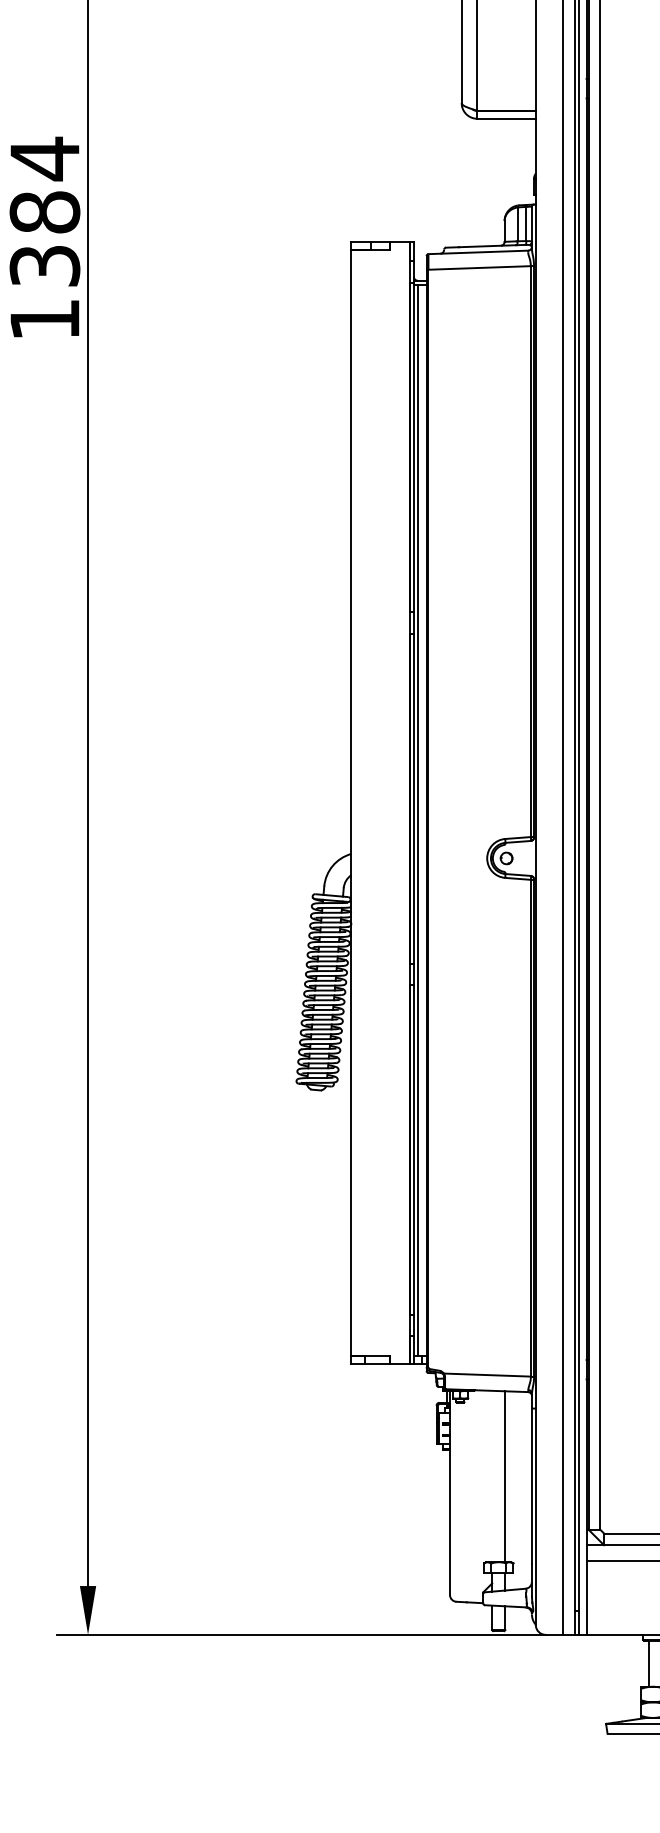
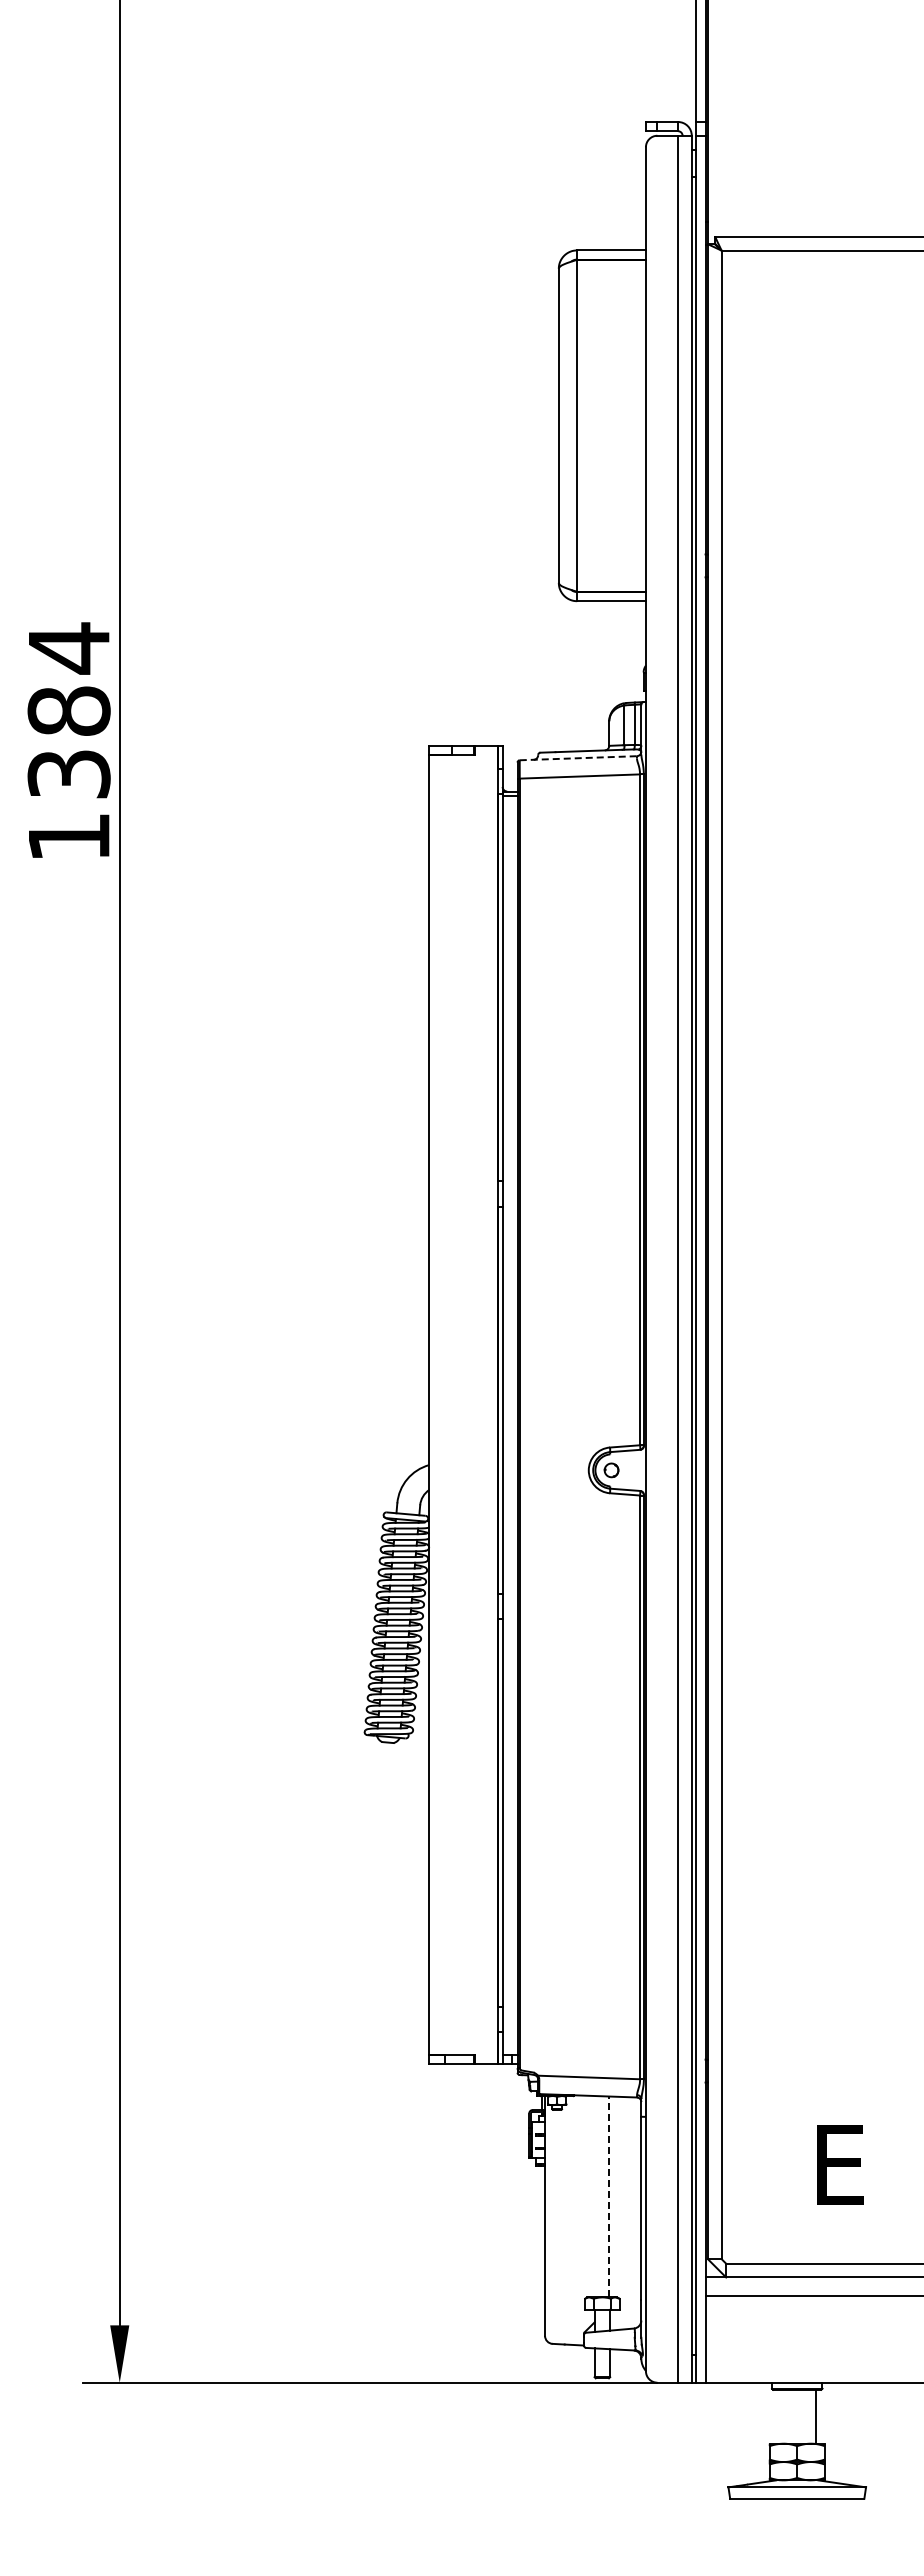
line: (478, 252) -> (578, 758), solid -> dashed
line: (418, 820) -> (507, 1425), removed
line: (504, 1476) -> (609, 2196), solid -> dashed
line: (648, 1663) -> (778, 2416), removed

